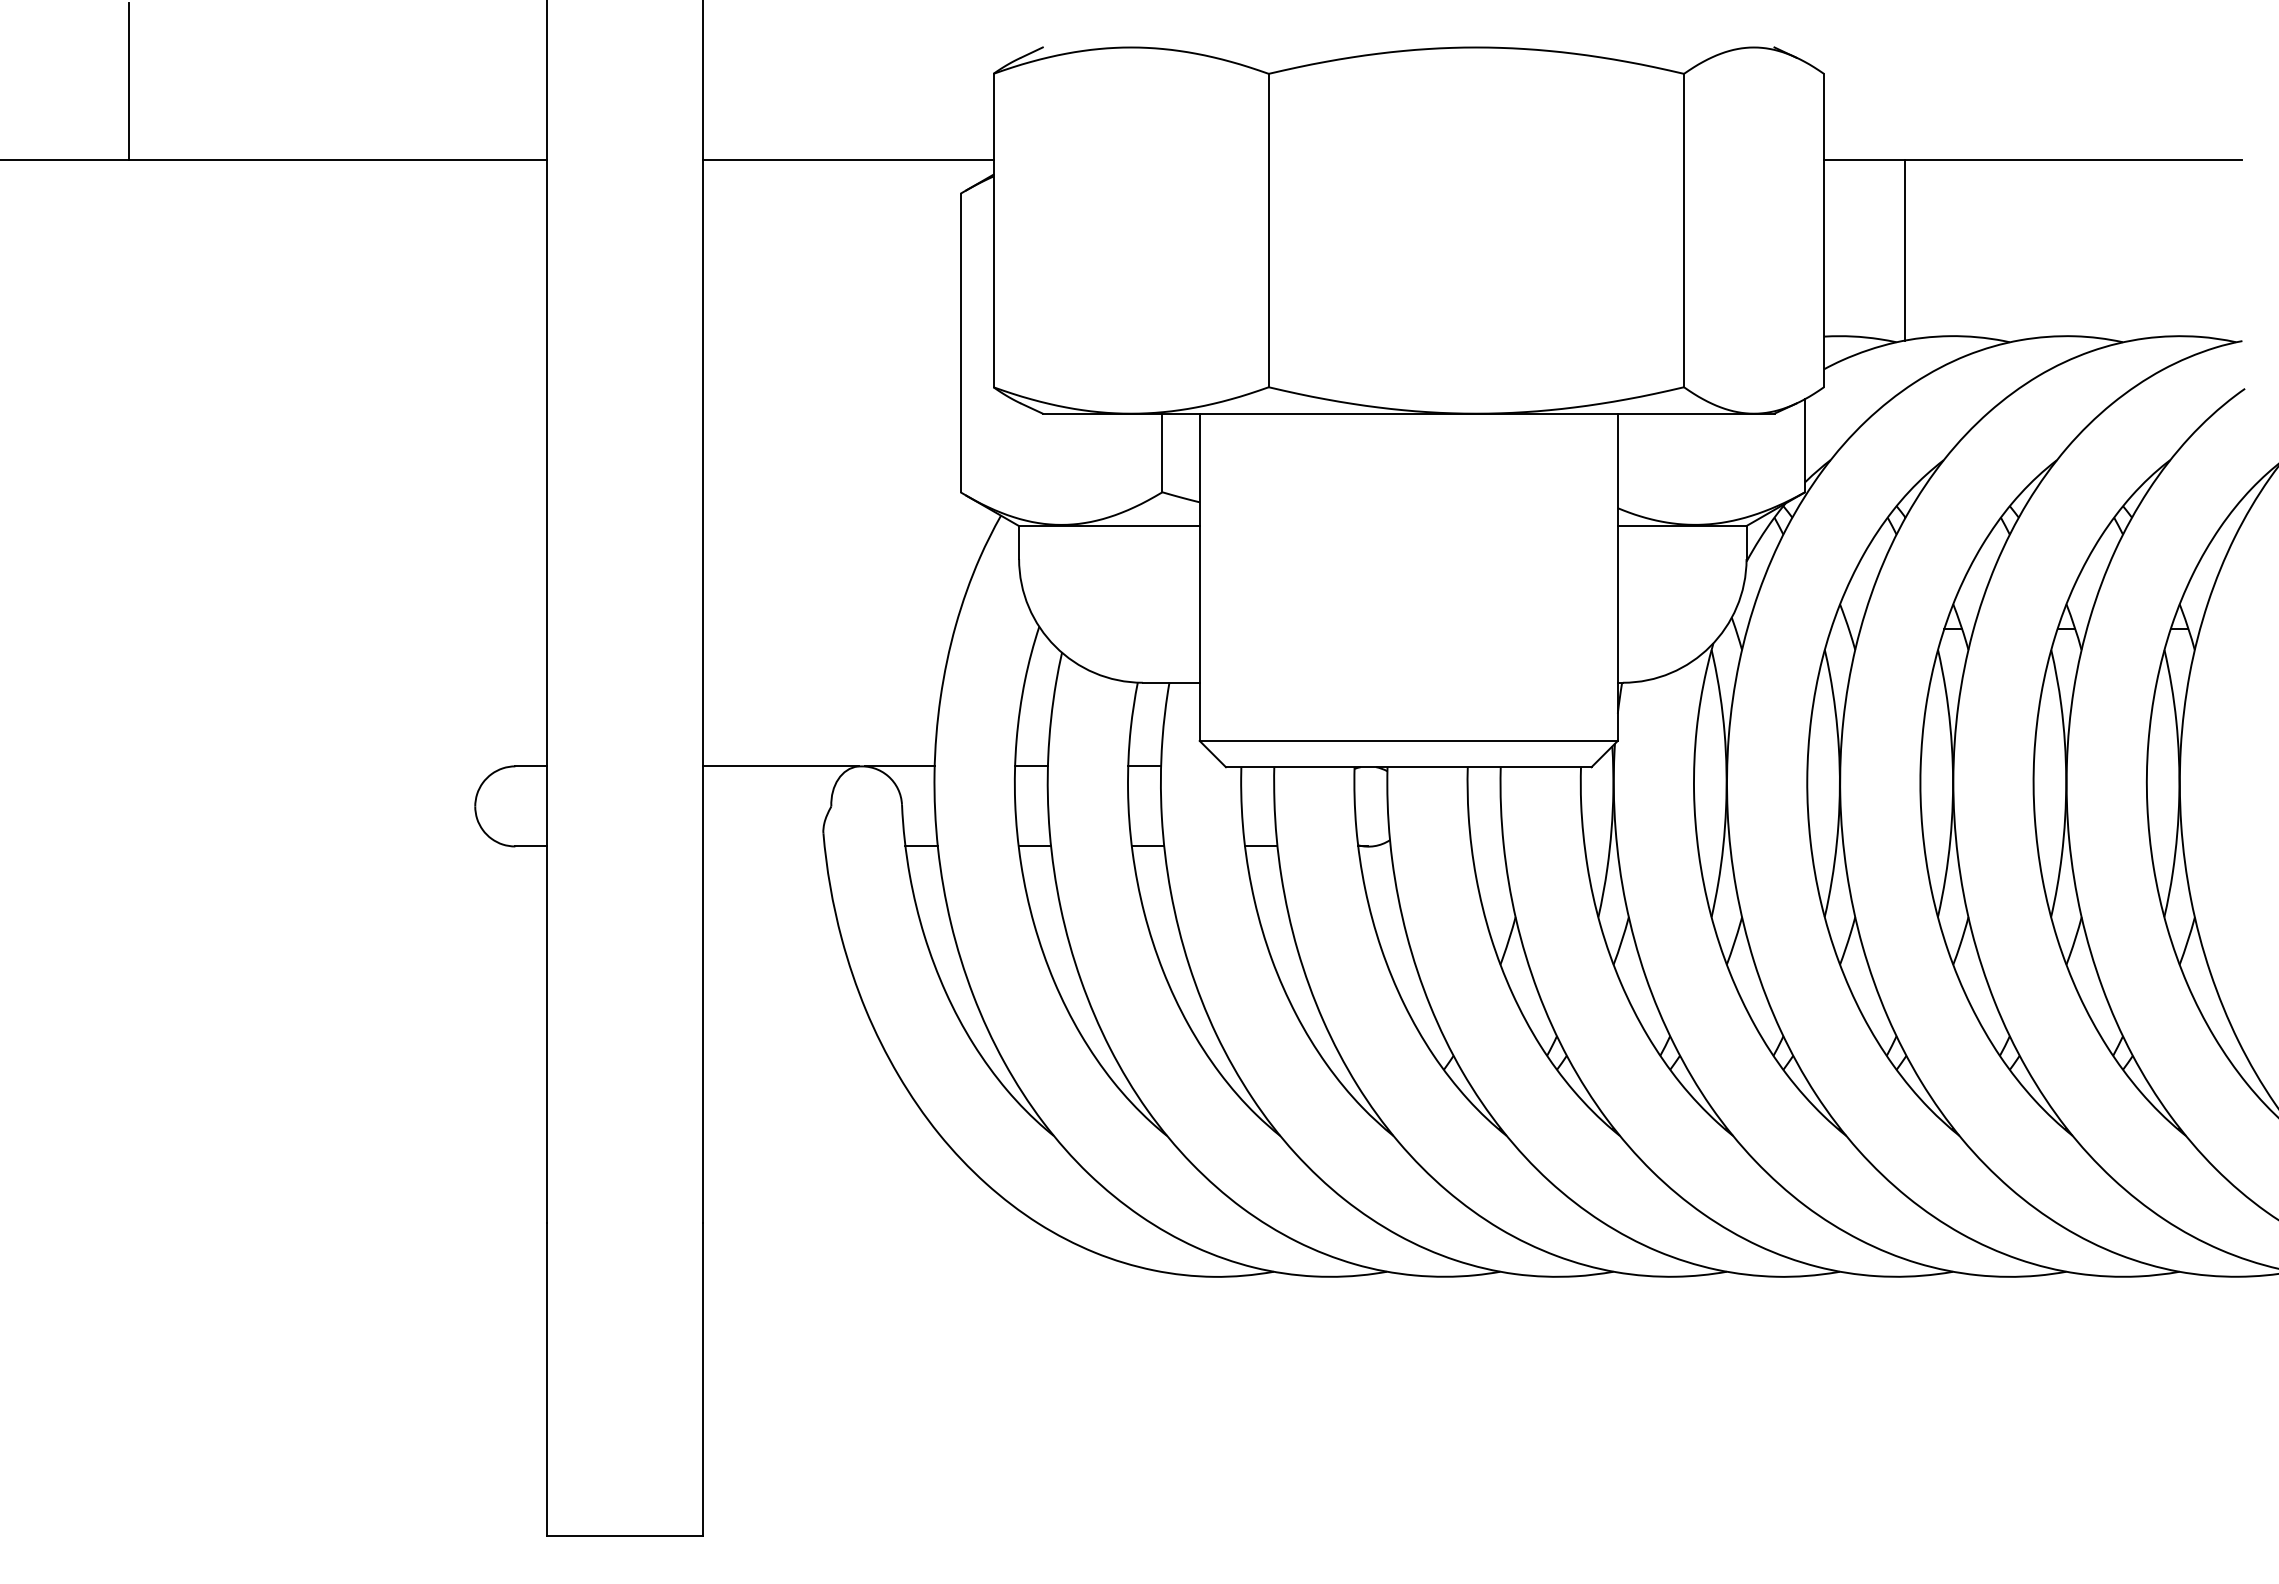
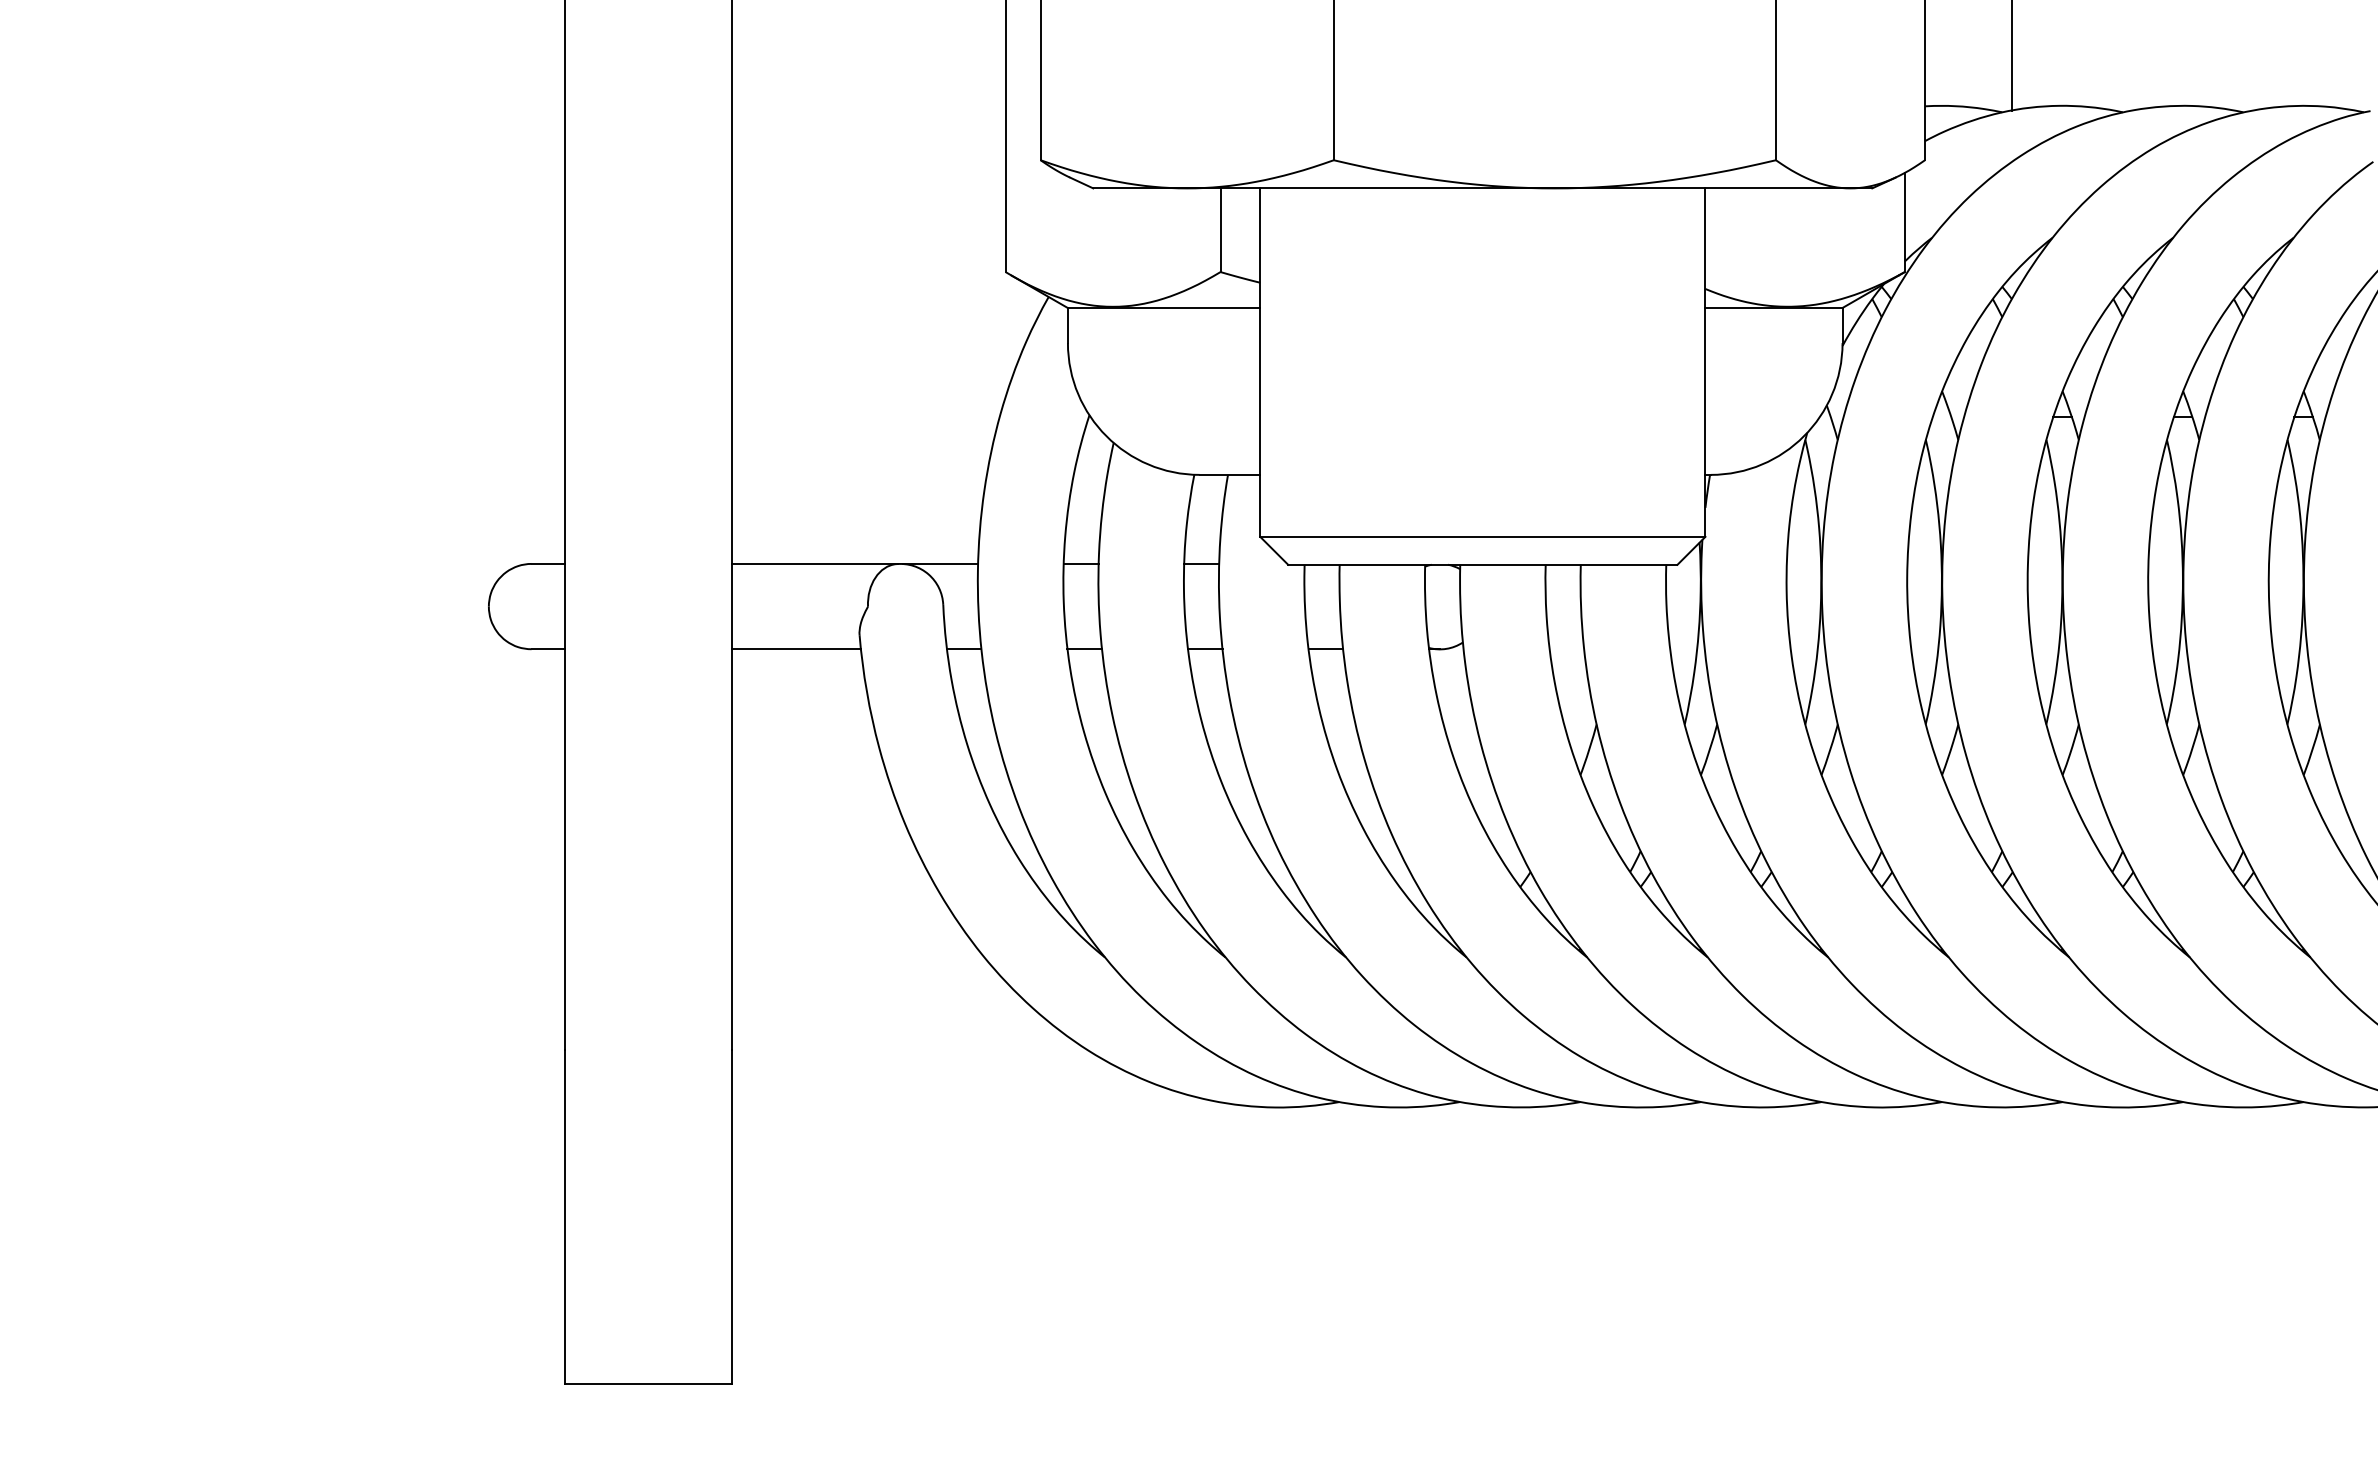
line: (763, 846) -> (795, 649), added

